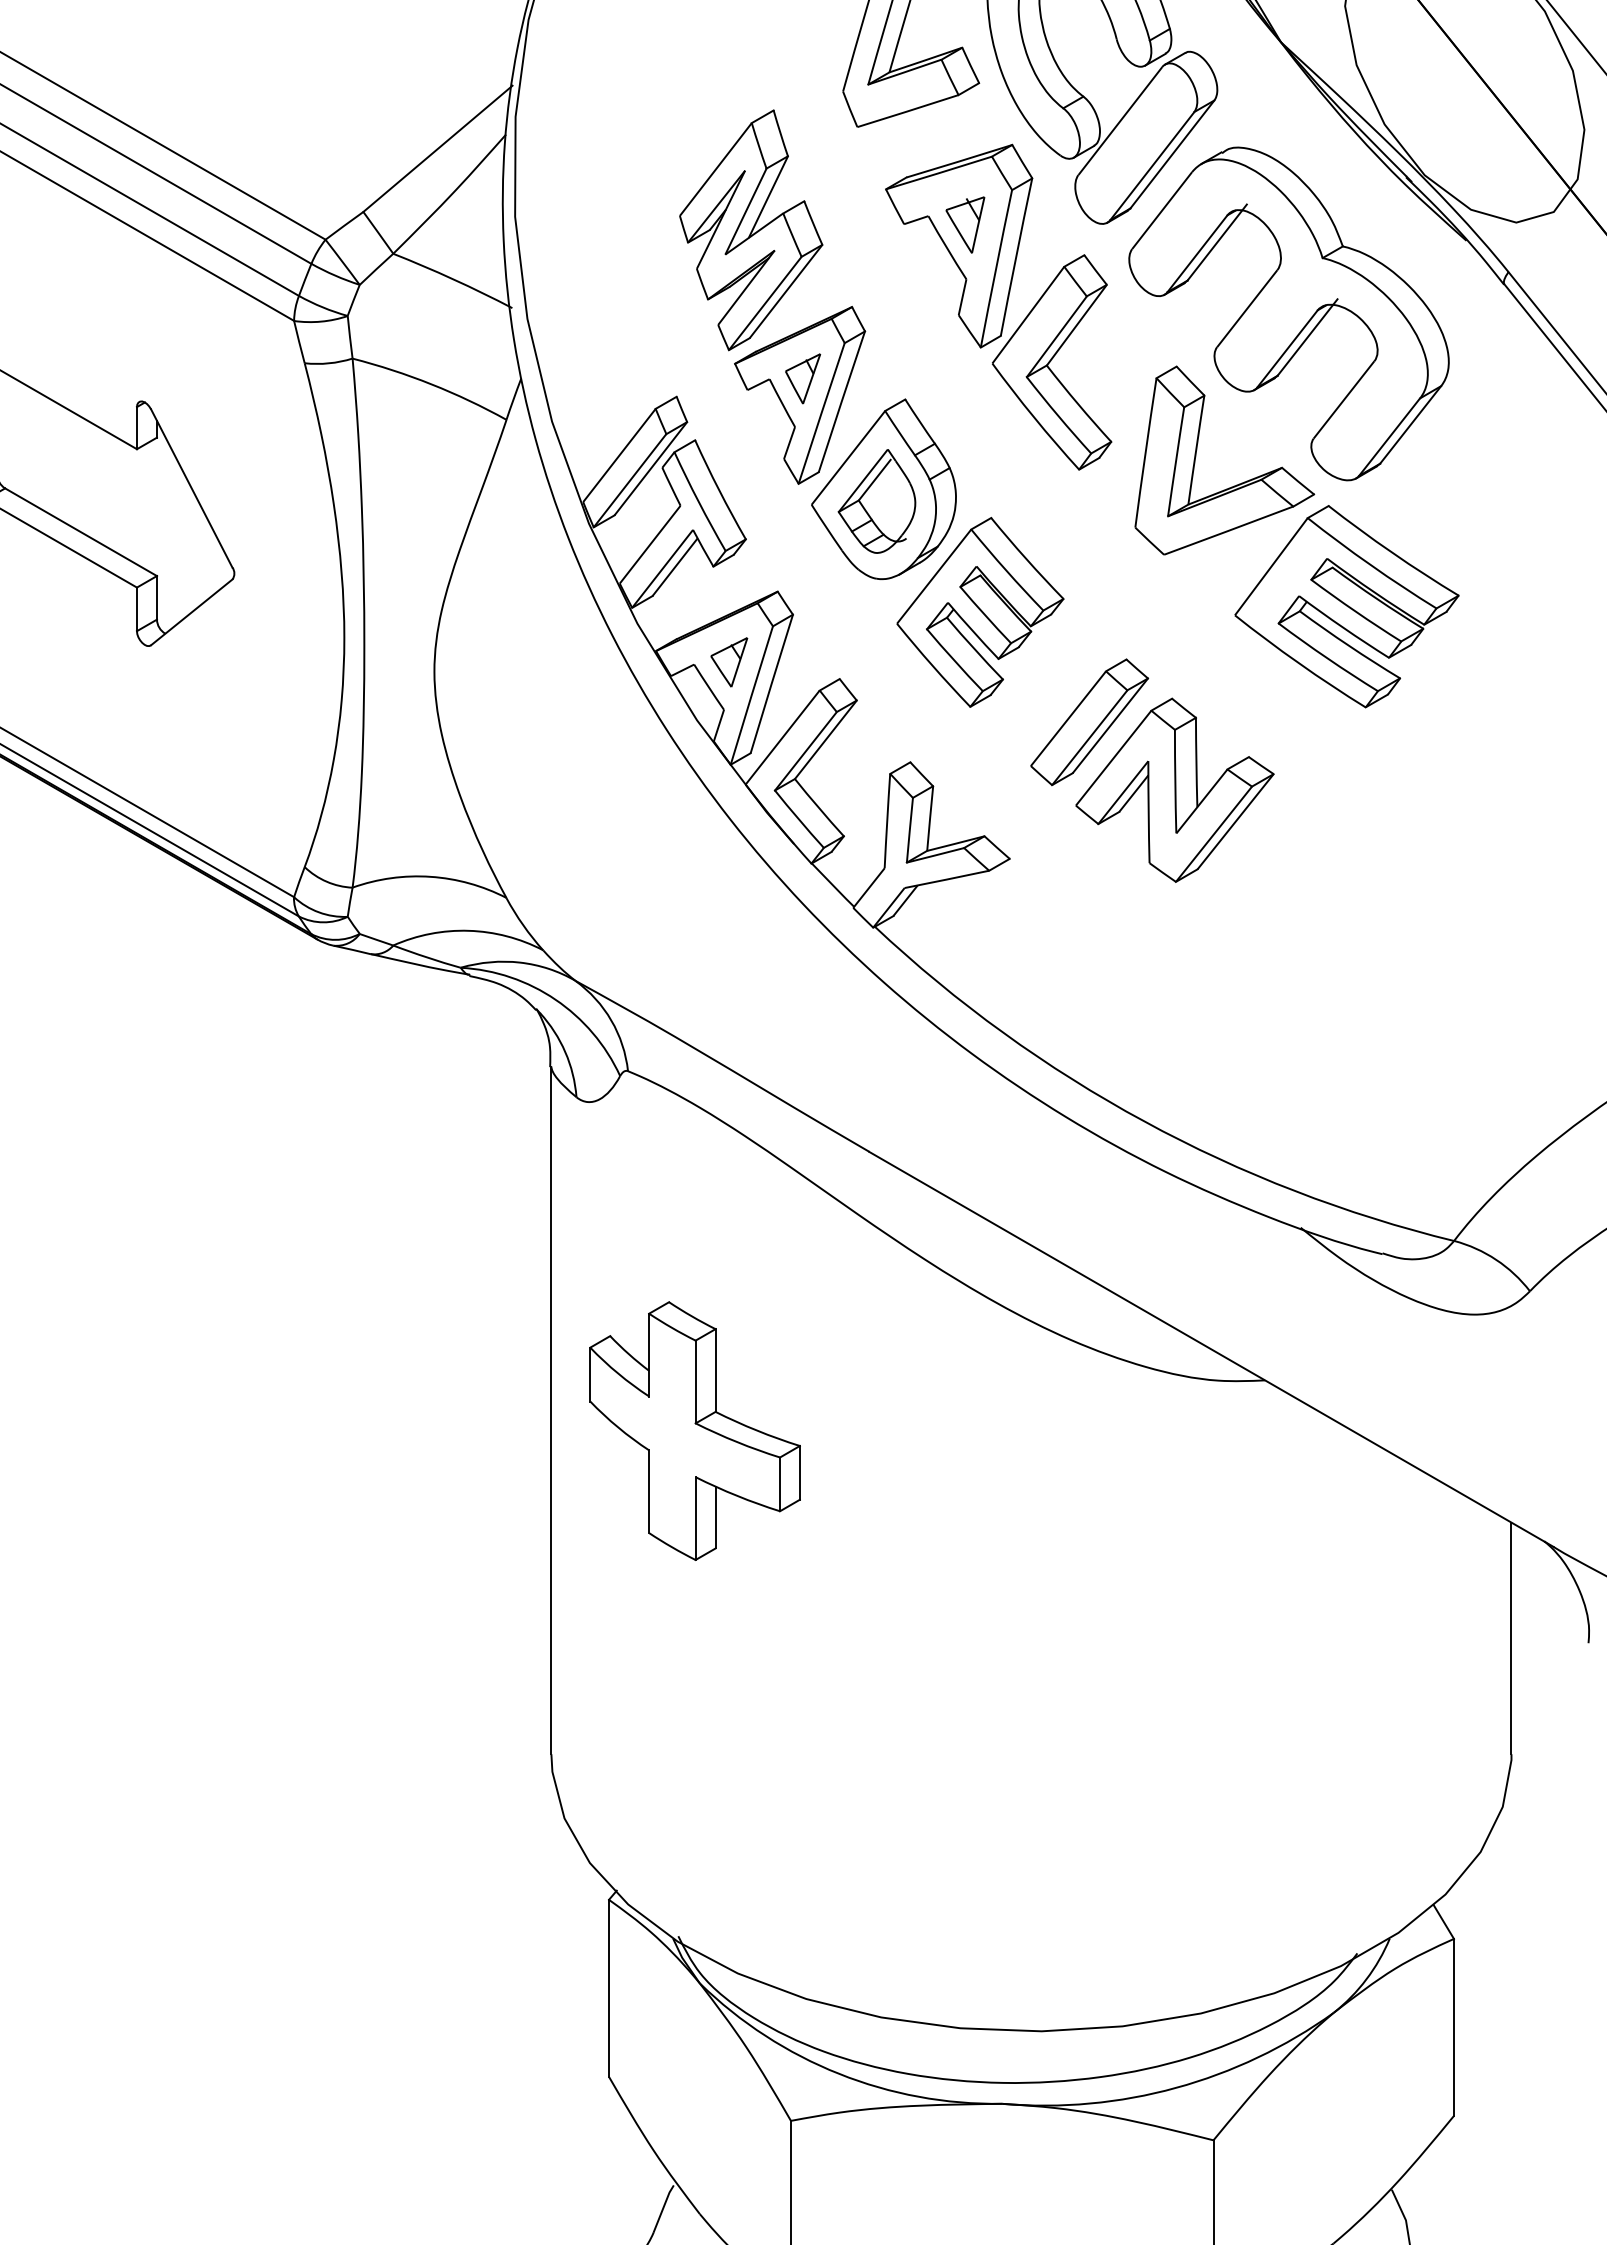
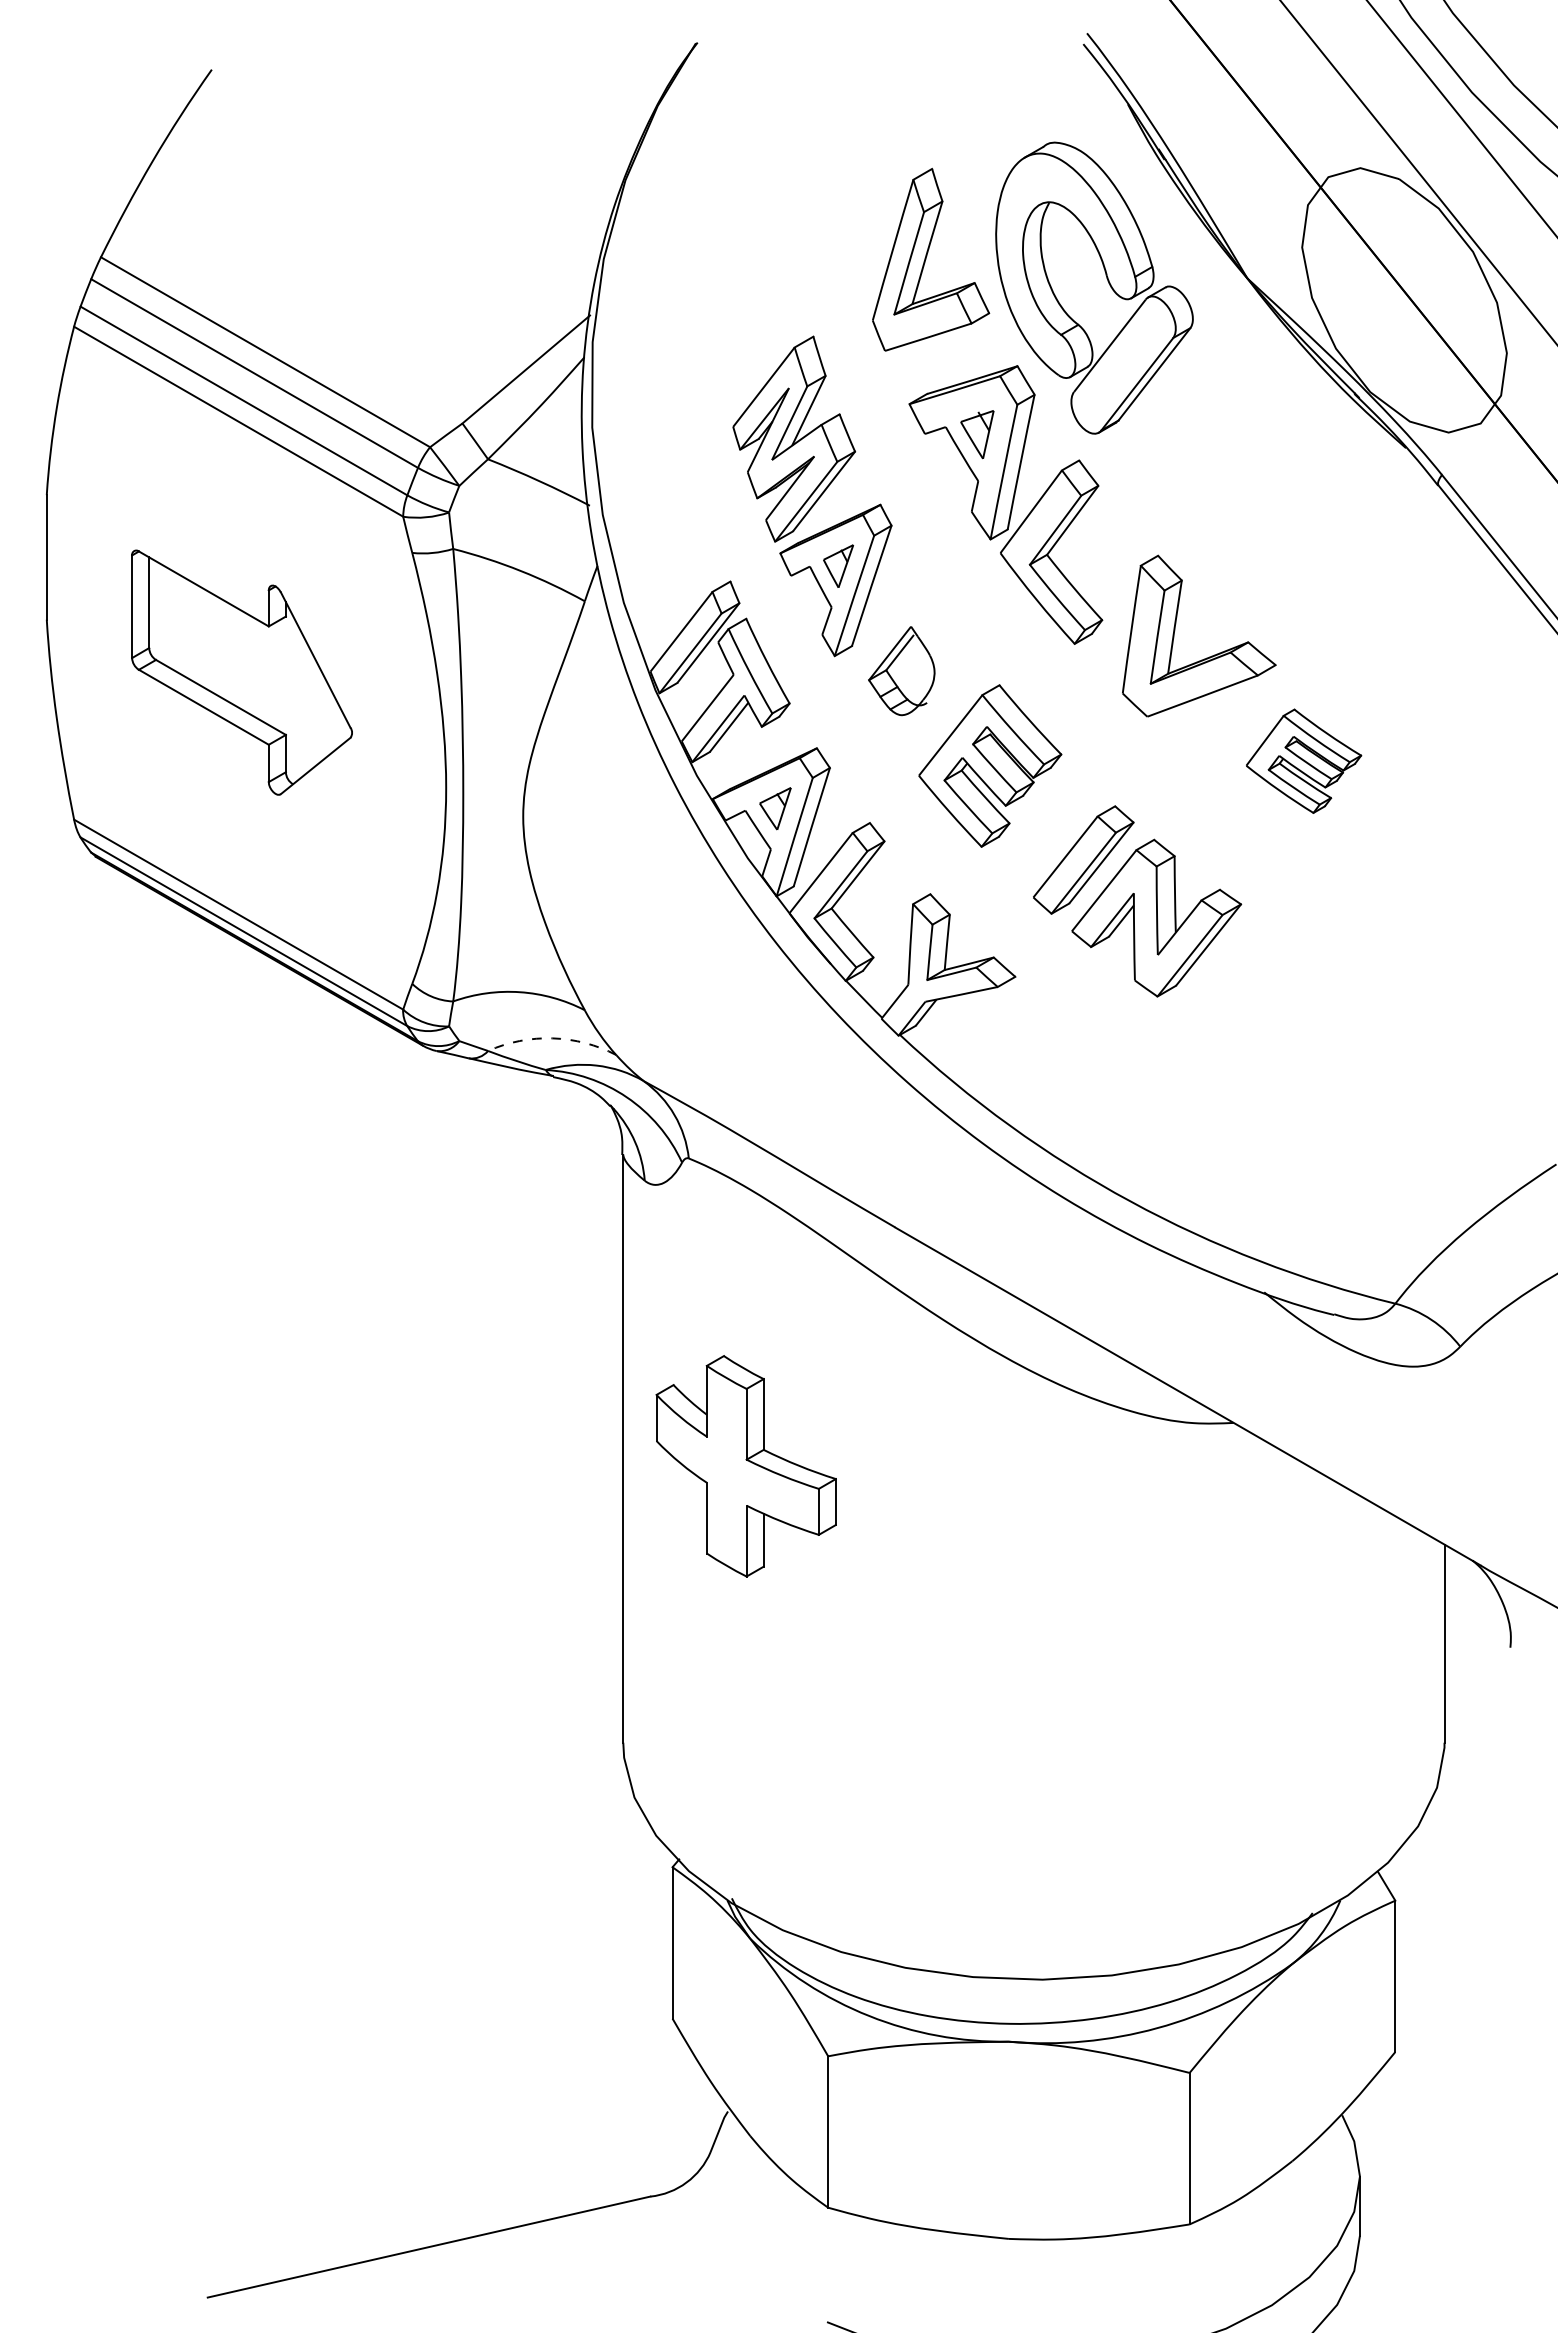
part: (1288, 313) -> (1253, 510), removed
part: (883, 489) -> (907, 660), removed
part: (1346, 607) -> (1303, 761), size x0.6
arc: (468, 930) -> (552, 1038), solid -> dashed

